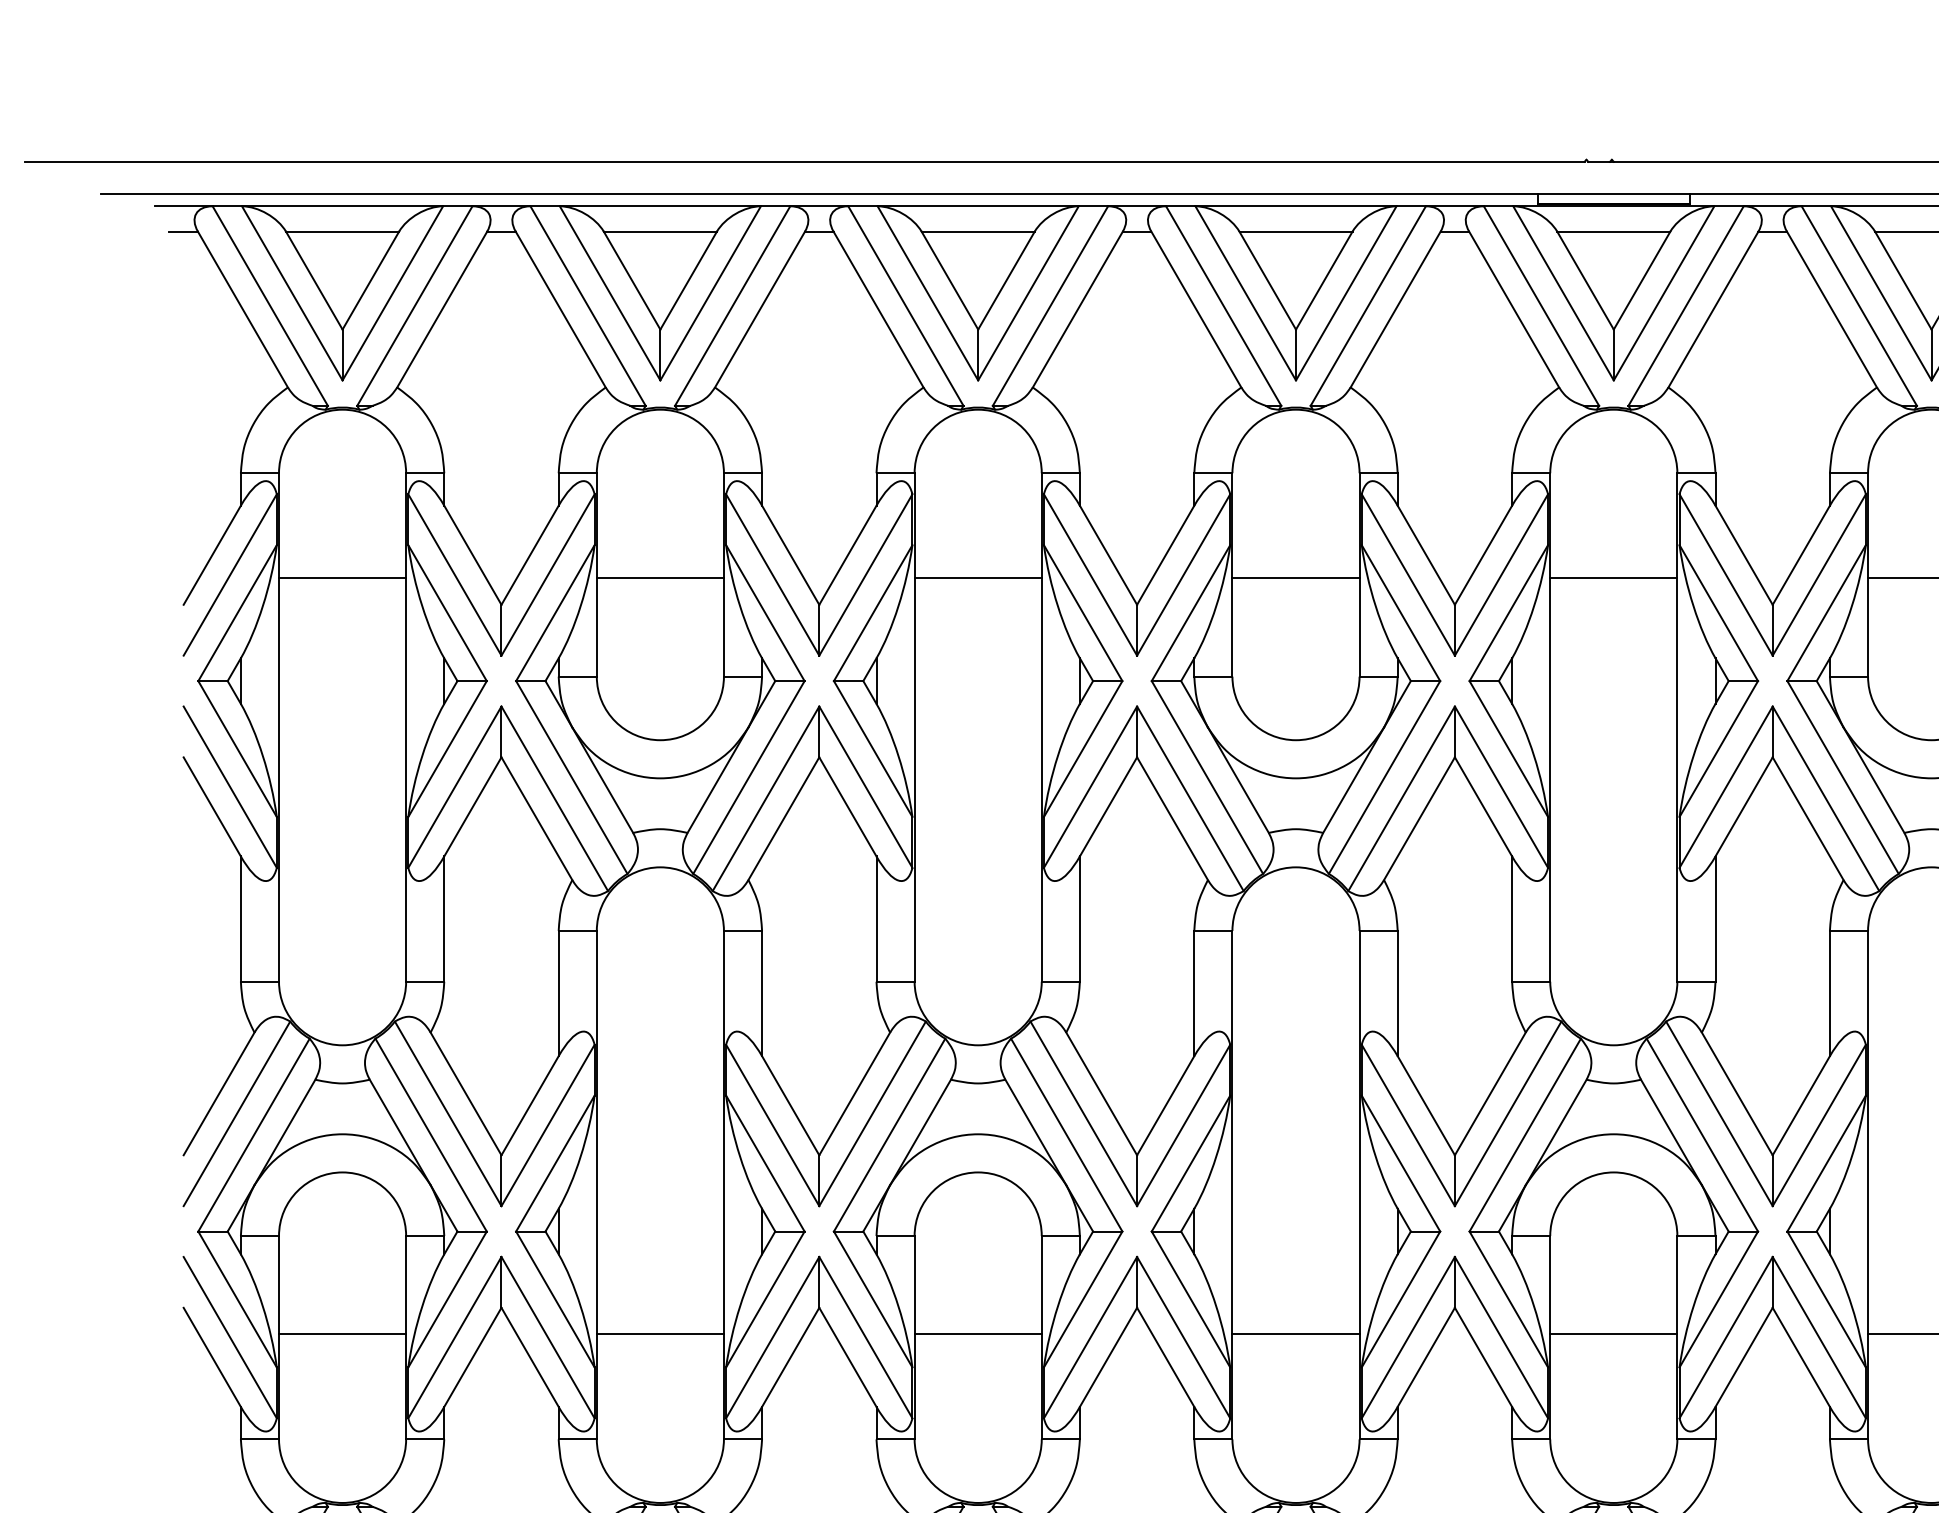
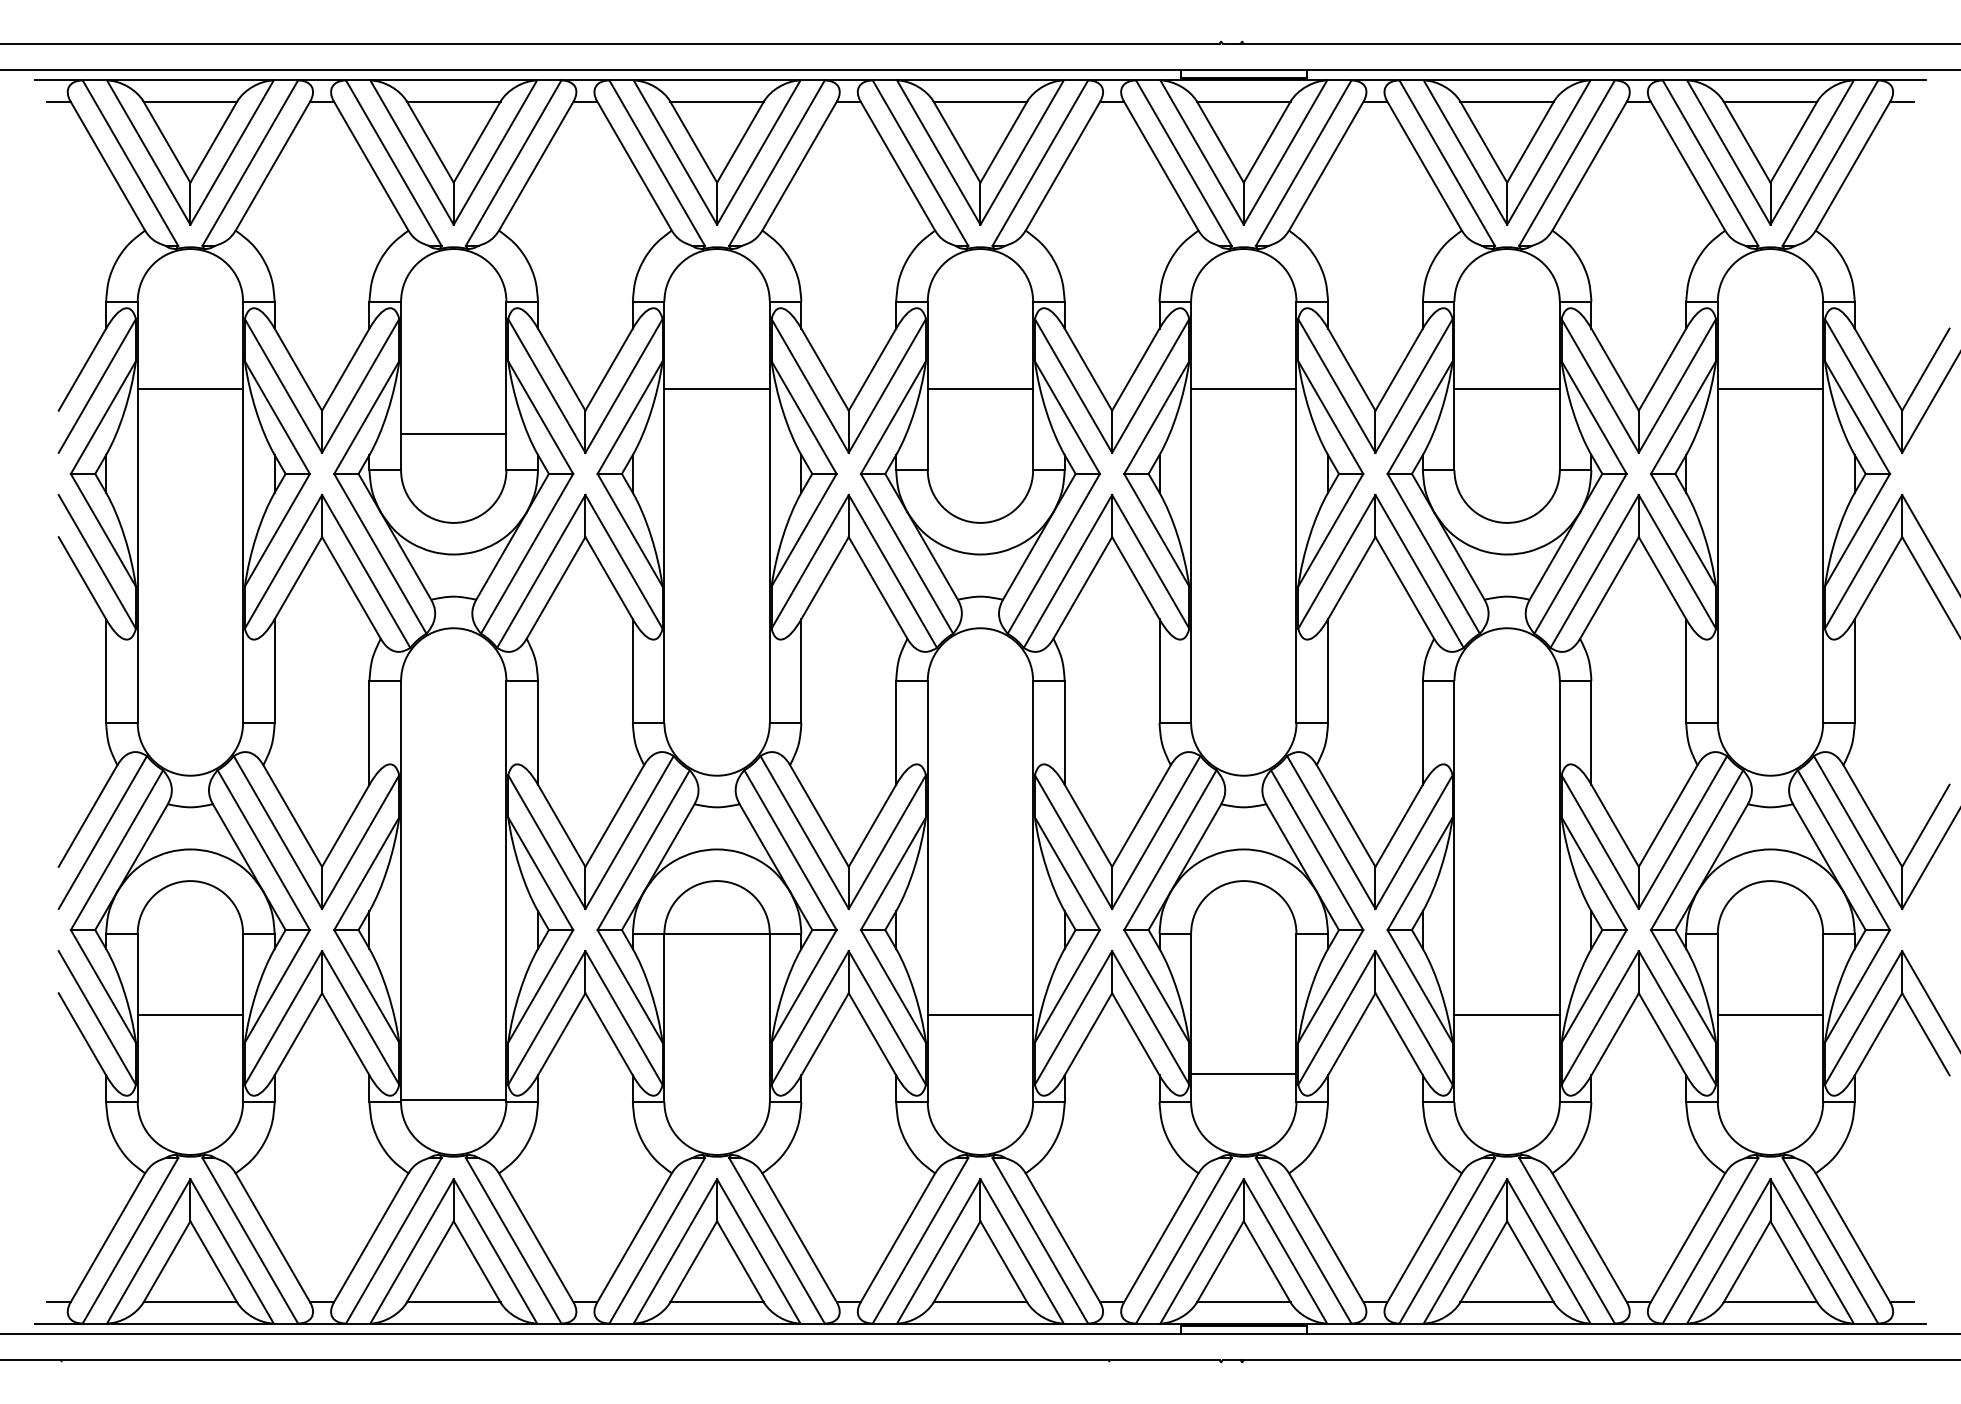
line: (660, 578) -> (453, 433), moved
line: (660, 1334) -> (453, 1100), moved
line: (977, 1334) -> (716, 934), moved
line: (1613, 1334) -> (1243, 1074), moved

